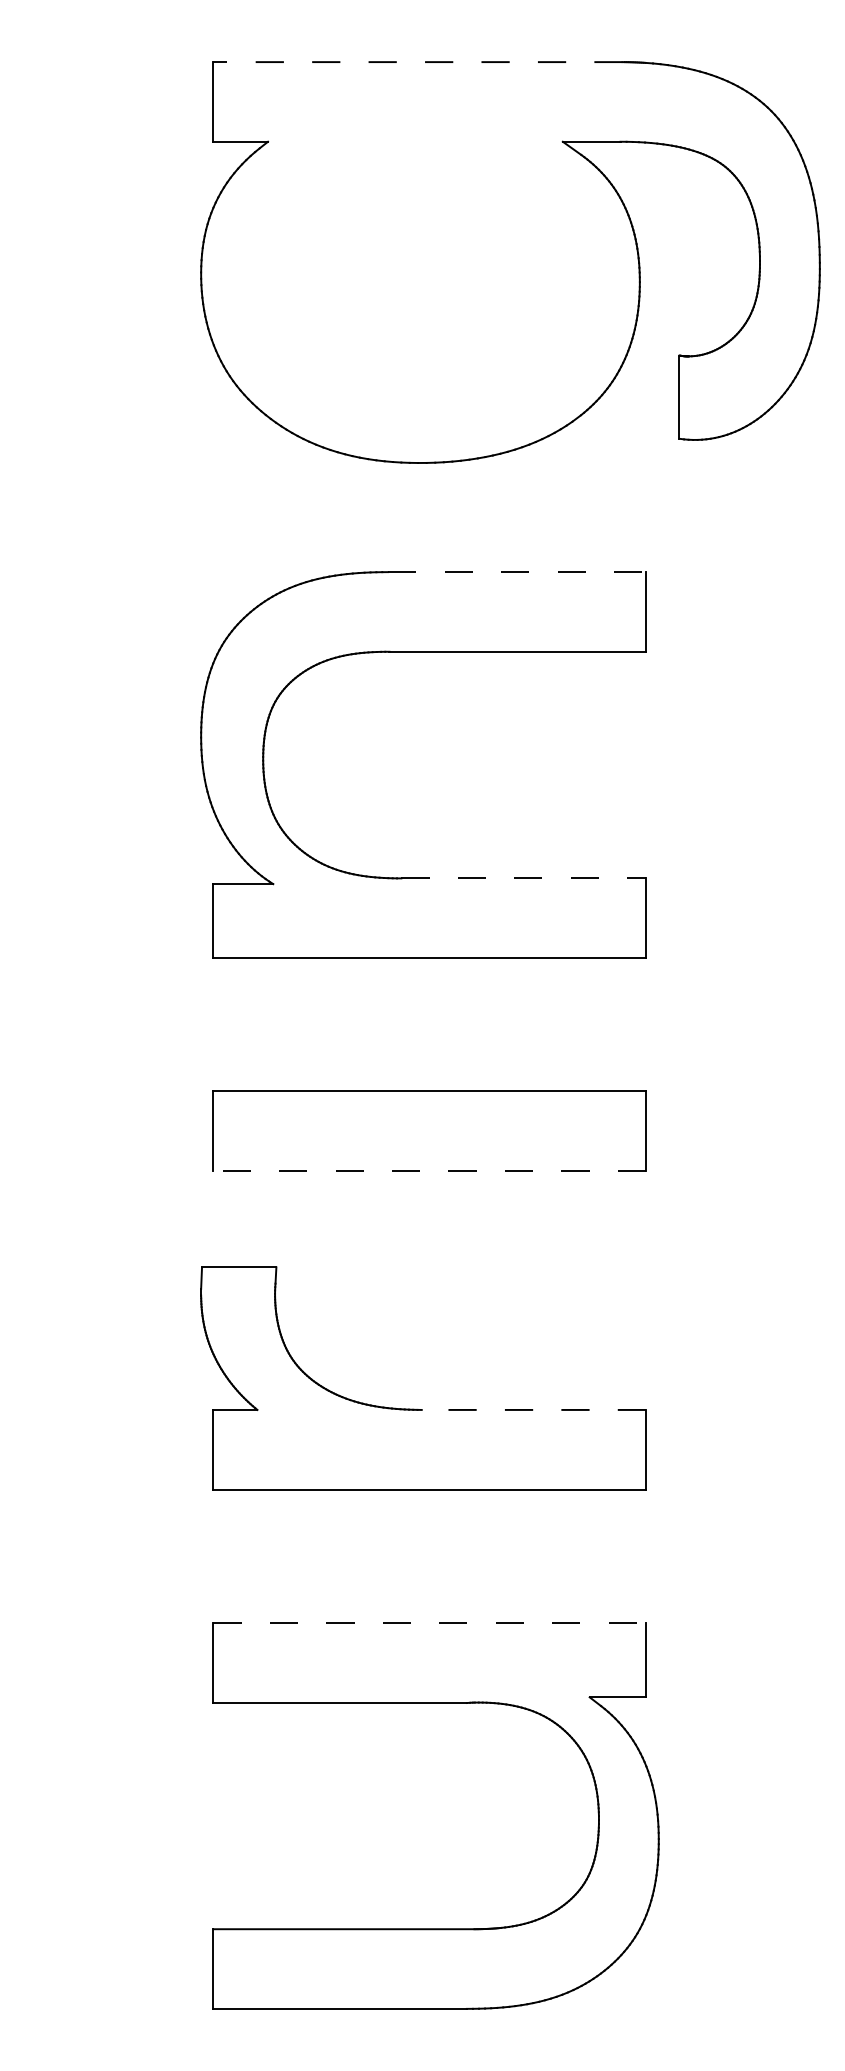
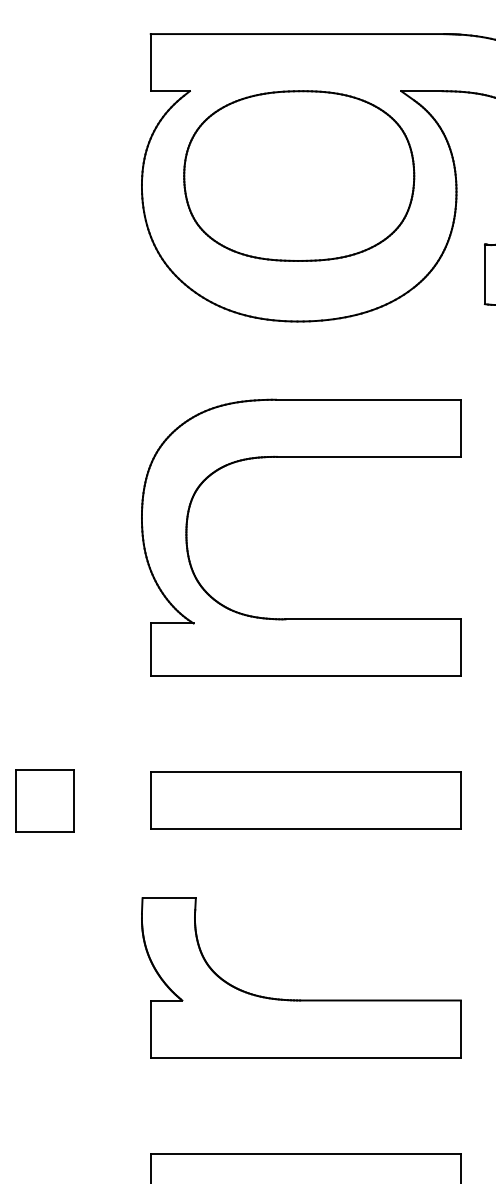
line: (418, 62) -> (297, 34), dashed -> solid
part: (420, 259) -> (299, 175), added
line: (517, 572) -> (368, 400), dashed -> solid
line: (524, 878) -> (373, 619), dashed -> solid
part: (65, 1131) -> (44, 800), added
line: (429, 1171) -> (305, 829), dashed -> solid
line: (533, 1409) -> (380, 1000), dashed -> solid
line: (430, 1623) -> (306, 1153), dashed -> solid

